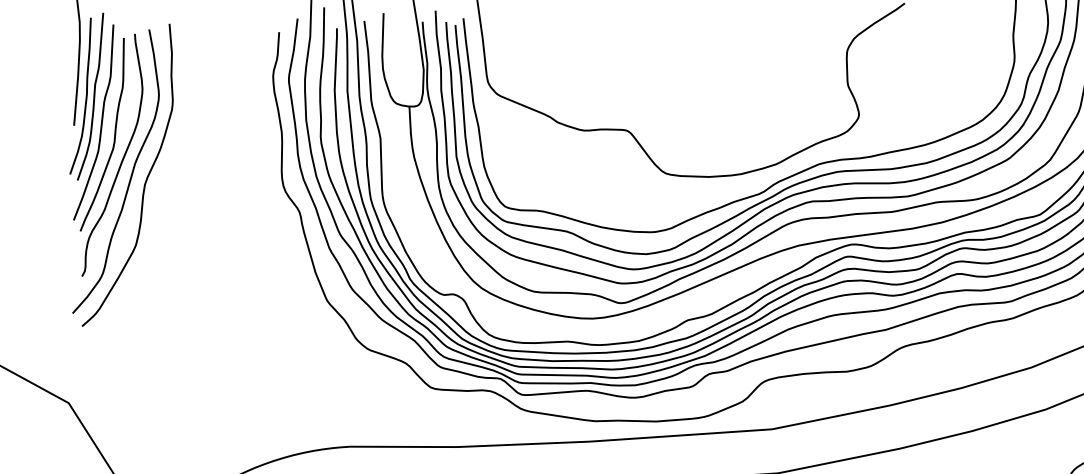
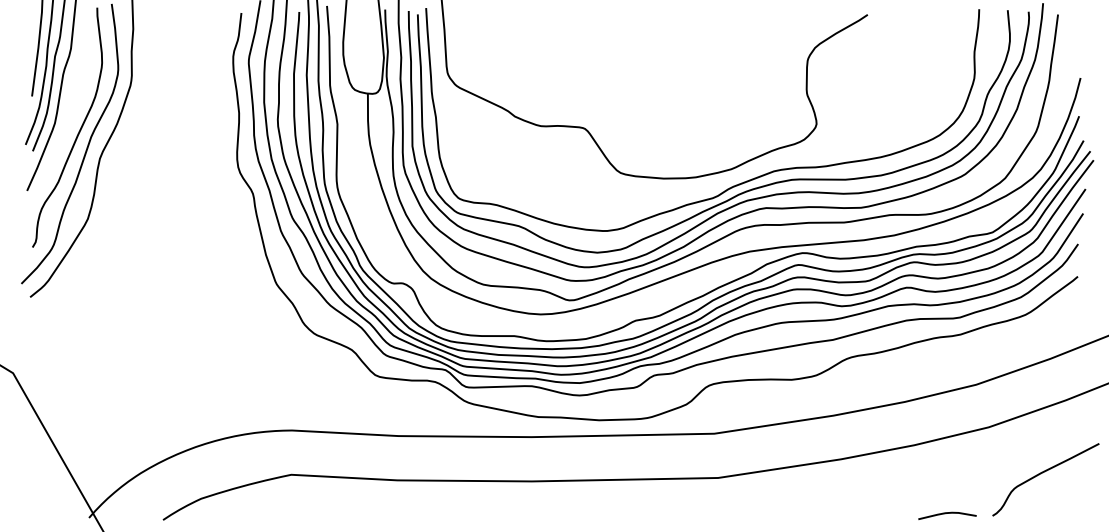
curve: (114, 133) -> (71, 106), removed

